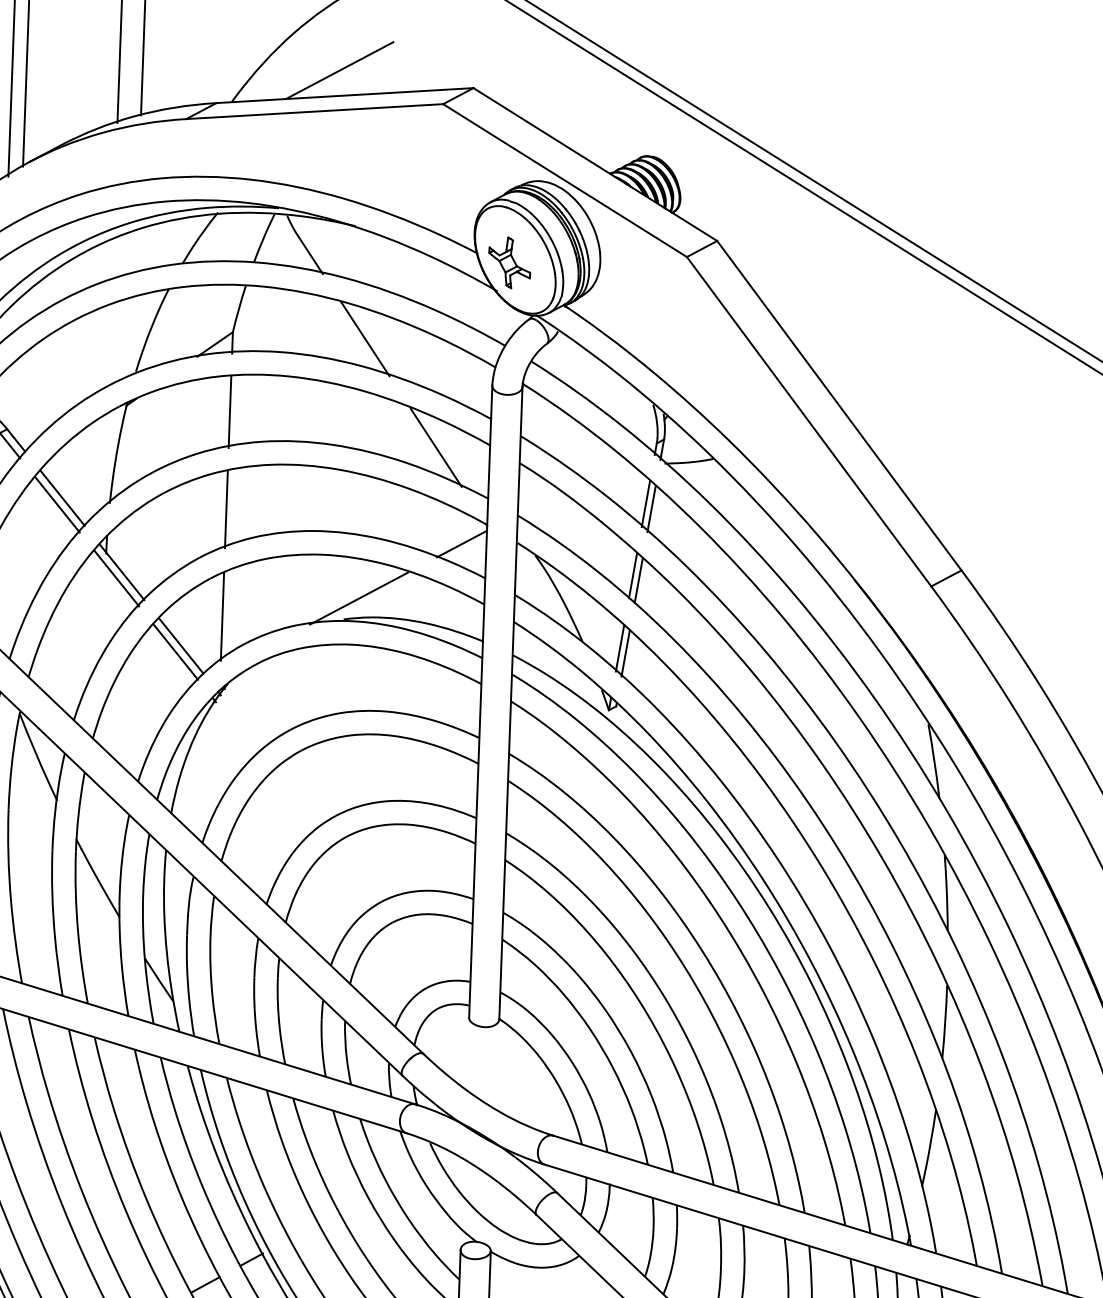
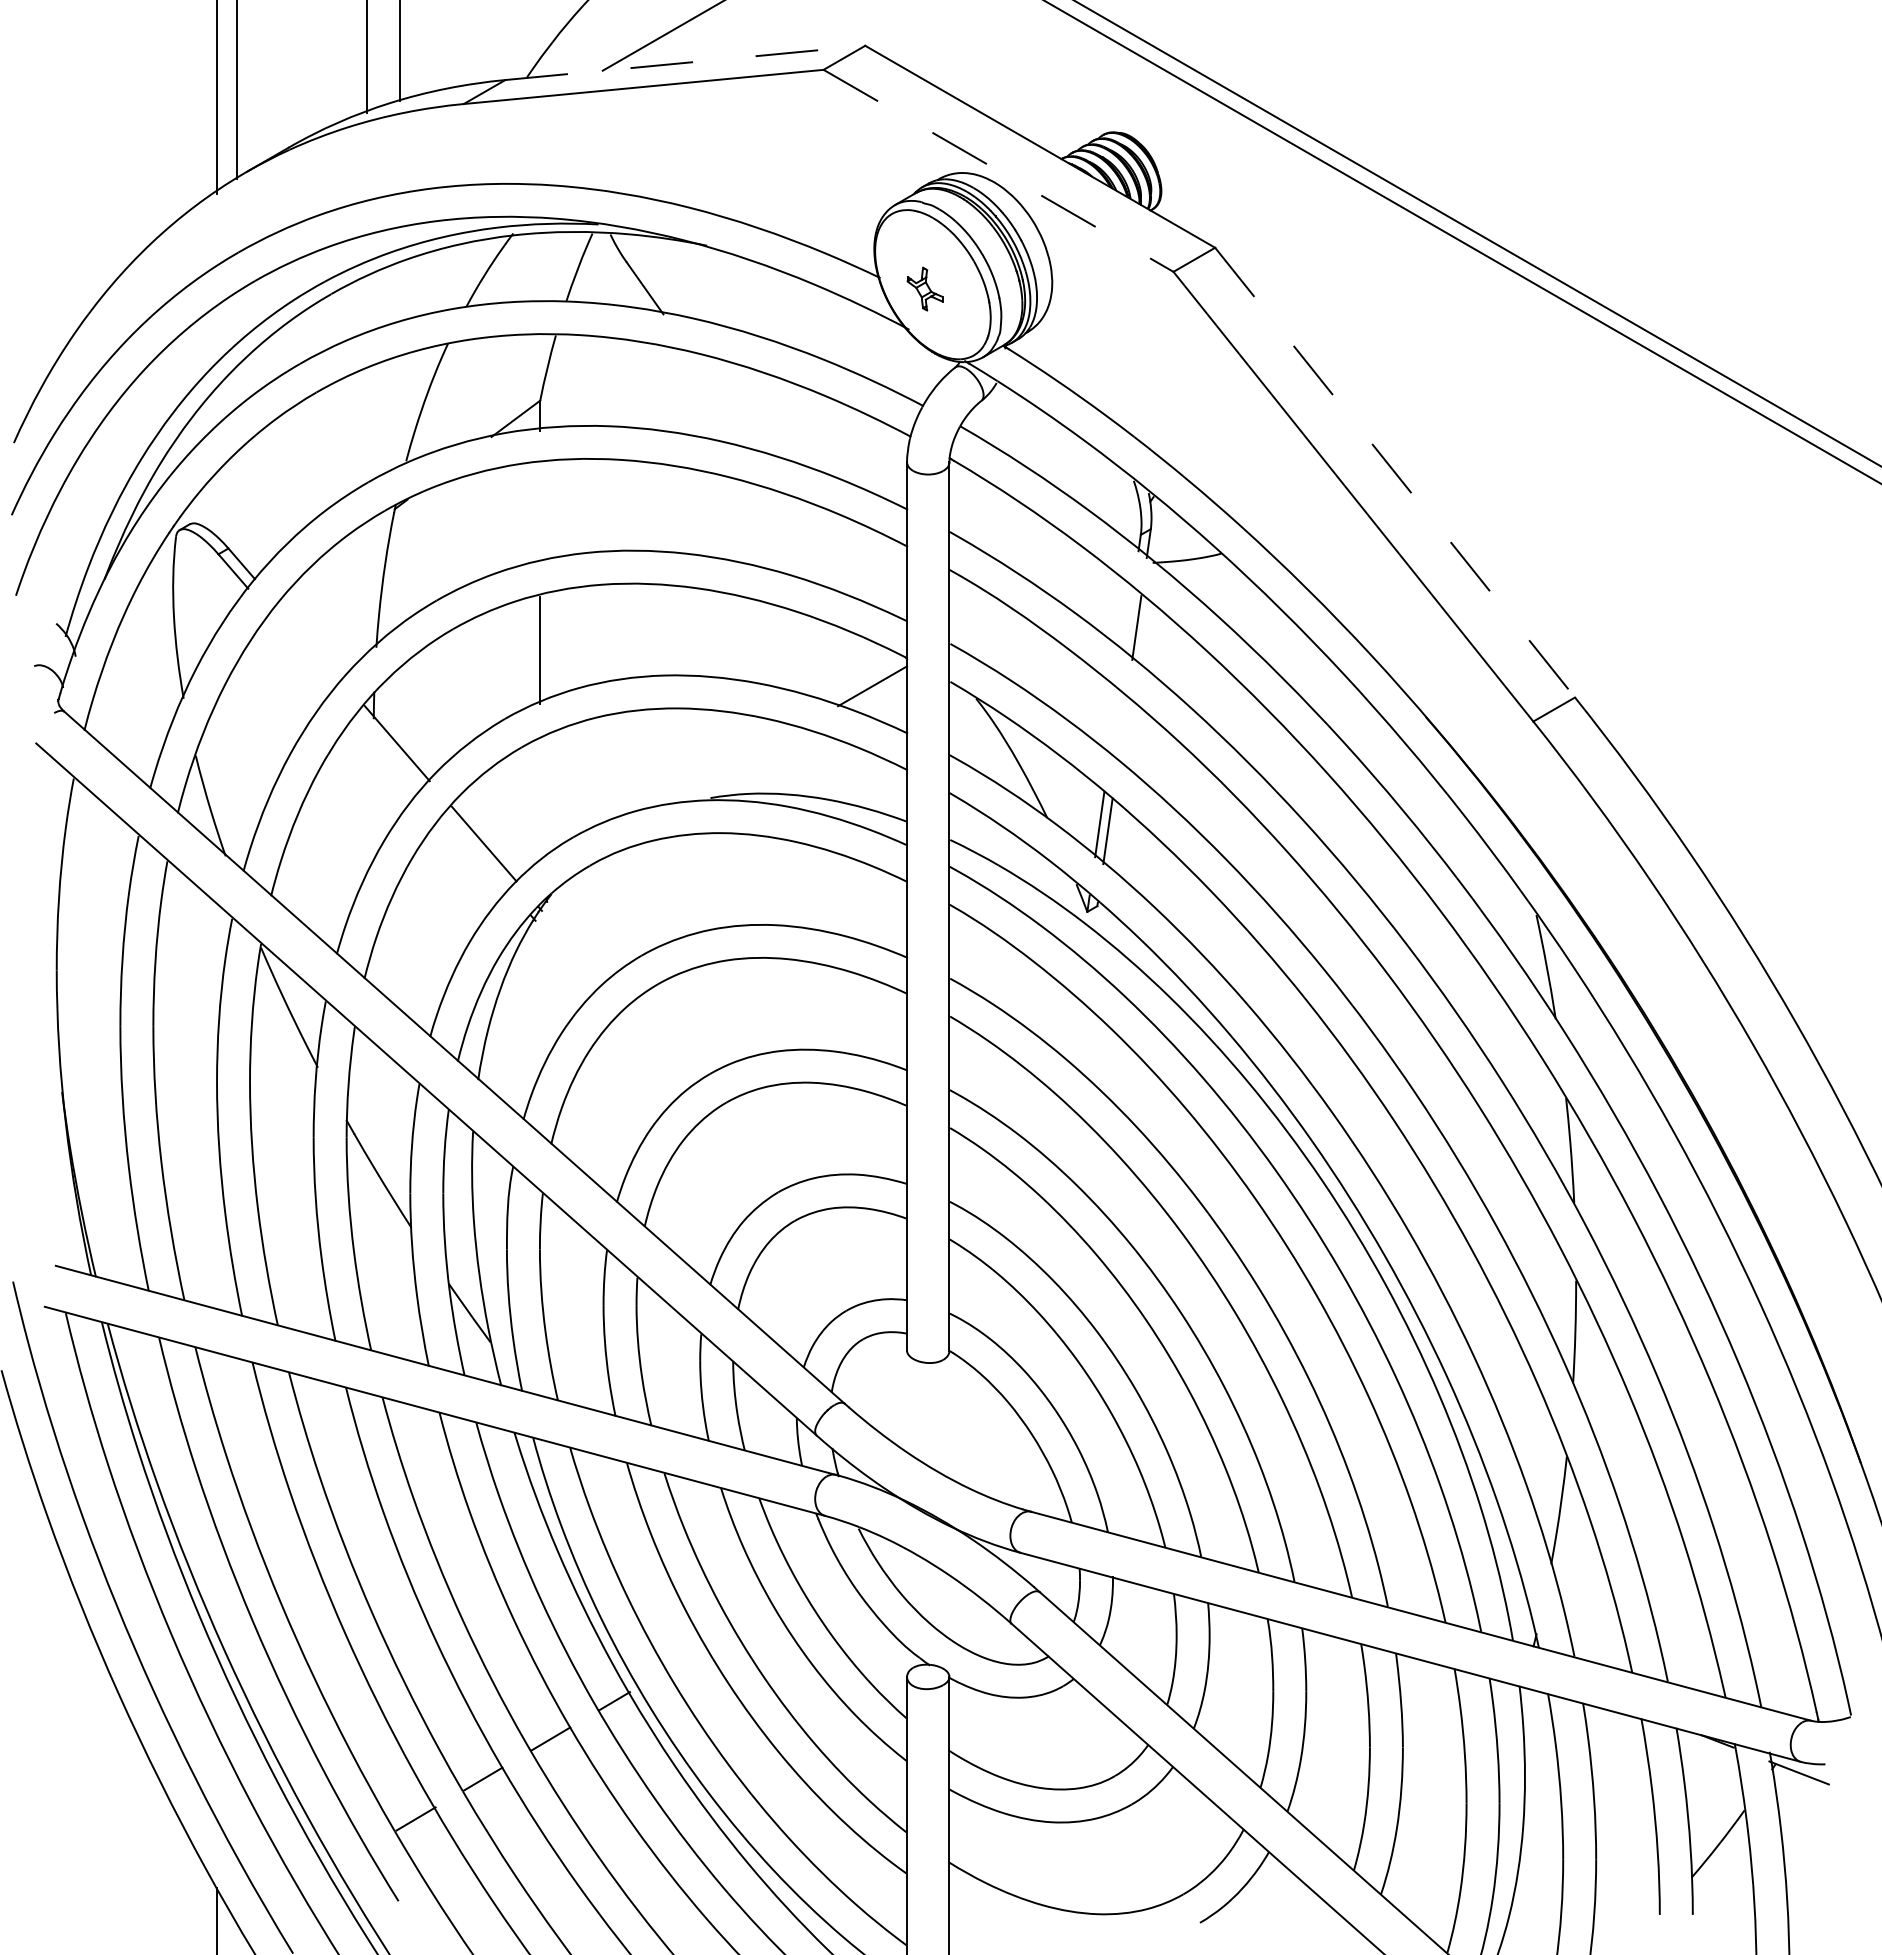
line: (345, 95) -> (685, 62), solid -> dashed
line: (565, 181) -> (998, 171), solid -> dashed
part: (509, 262) -> (924, 288), size x0.6
line: (365, 339) -> (726, 403), removed
line: (839, 405) -> (1395, 472), solid -> dashed
line: (230, 412) -> (540, 513), removed
line: (436, 447) -> (831, 552), removed
line: (62, 498) -> (309, 642), removed
line: (57, 504) -> (302, 651), removed
line: (645, 504) -> (1128, 621), removed
line: (632, 576) -> (1113, 722), removed
line: (116, 578) -> (389, 752), removed
line: (638, 580) -> (1122, 728), removed
line: (358, 598) -> (730, 767), removed
line: (222, 617) -> (540, 801), removed
line: (175, 652) -> (476, 852), removed

